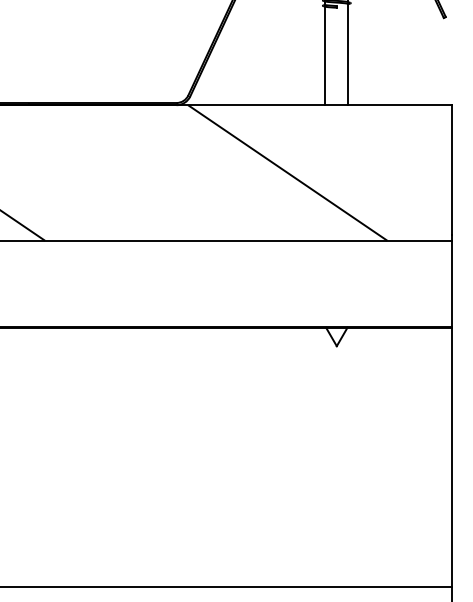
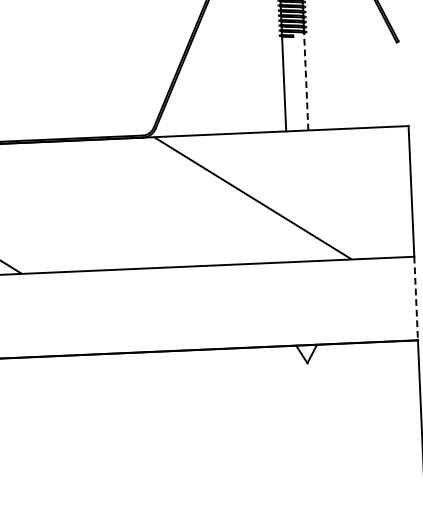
line: (348, 54) -> (306, 81), solid -> dashed
line: (452, 284) -> (416, 298), solid -> dashed

